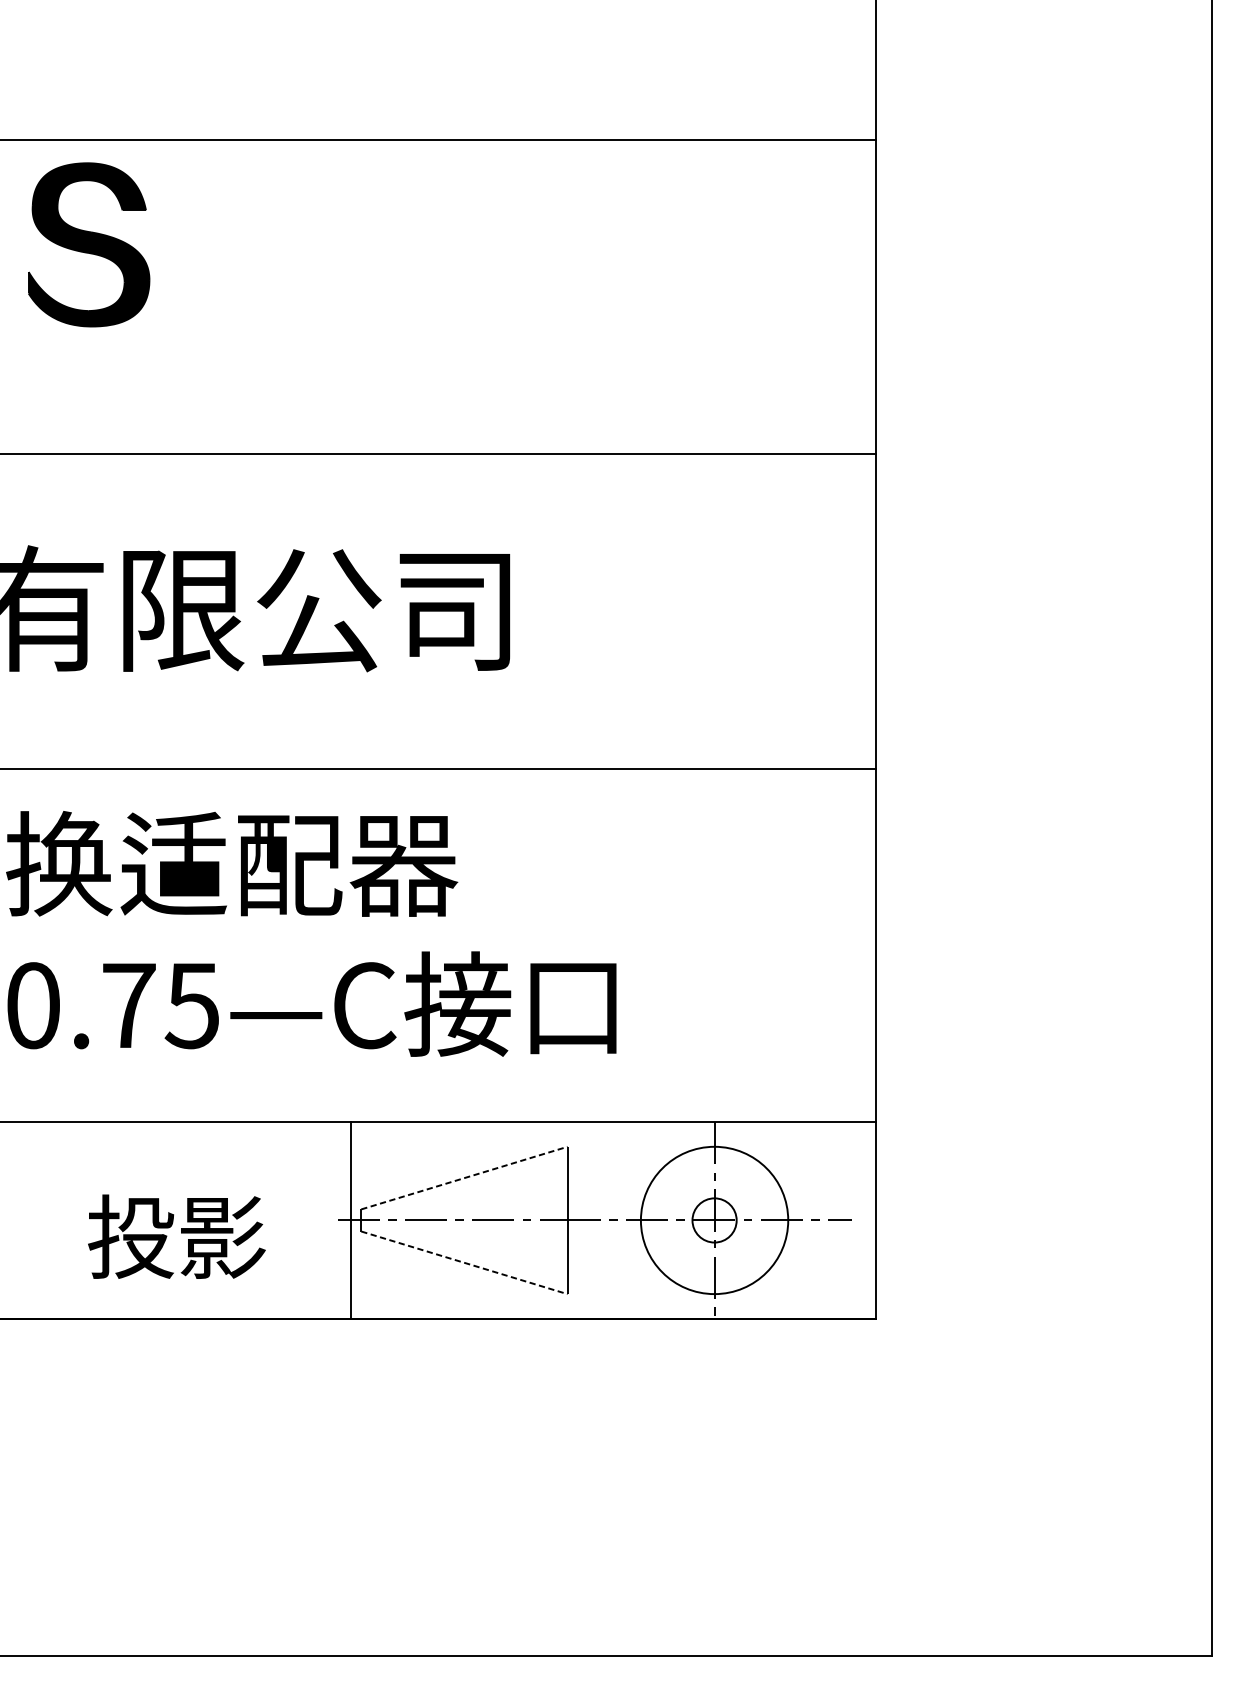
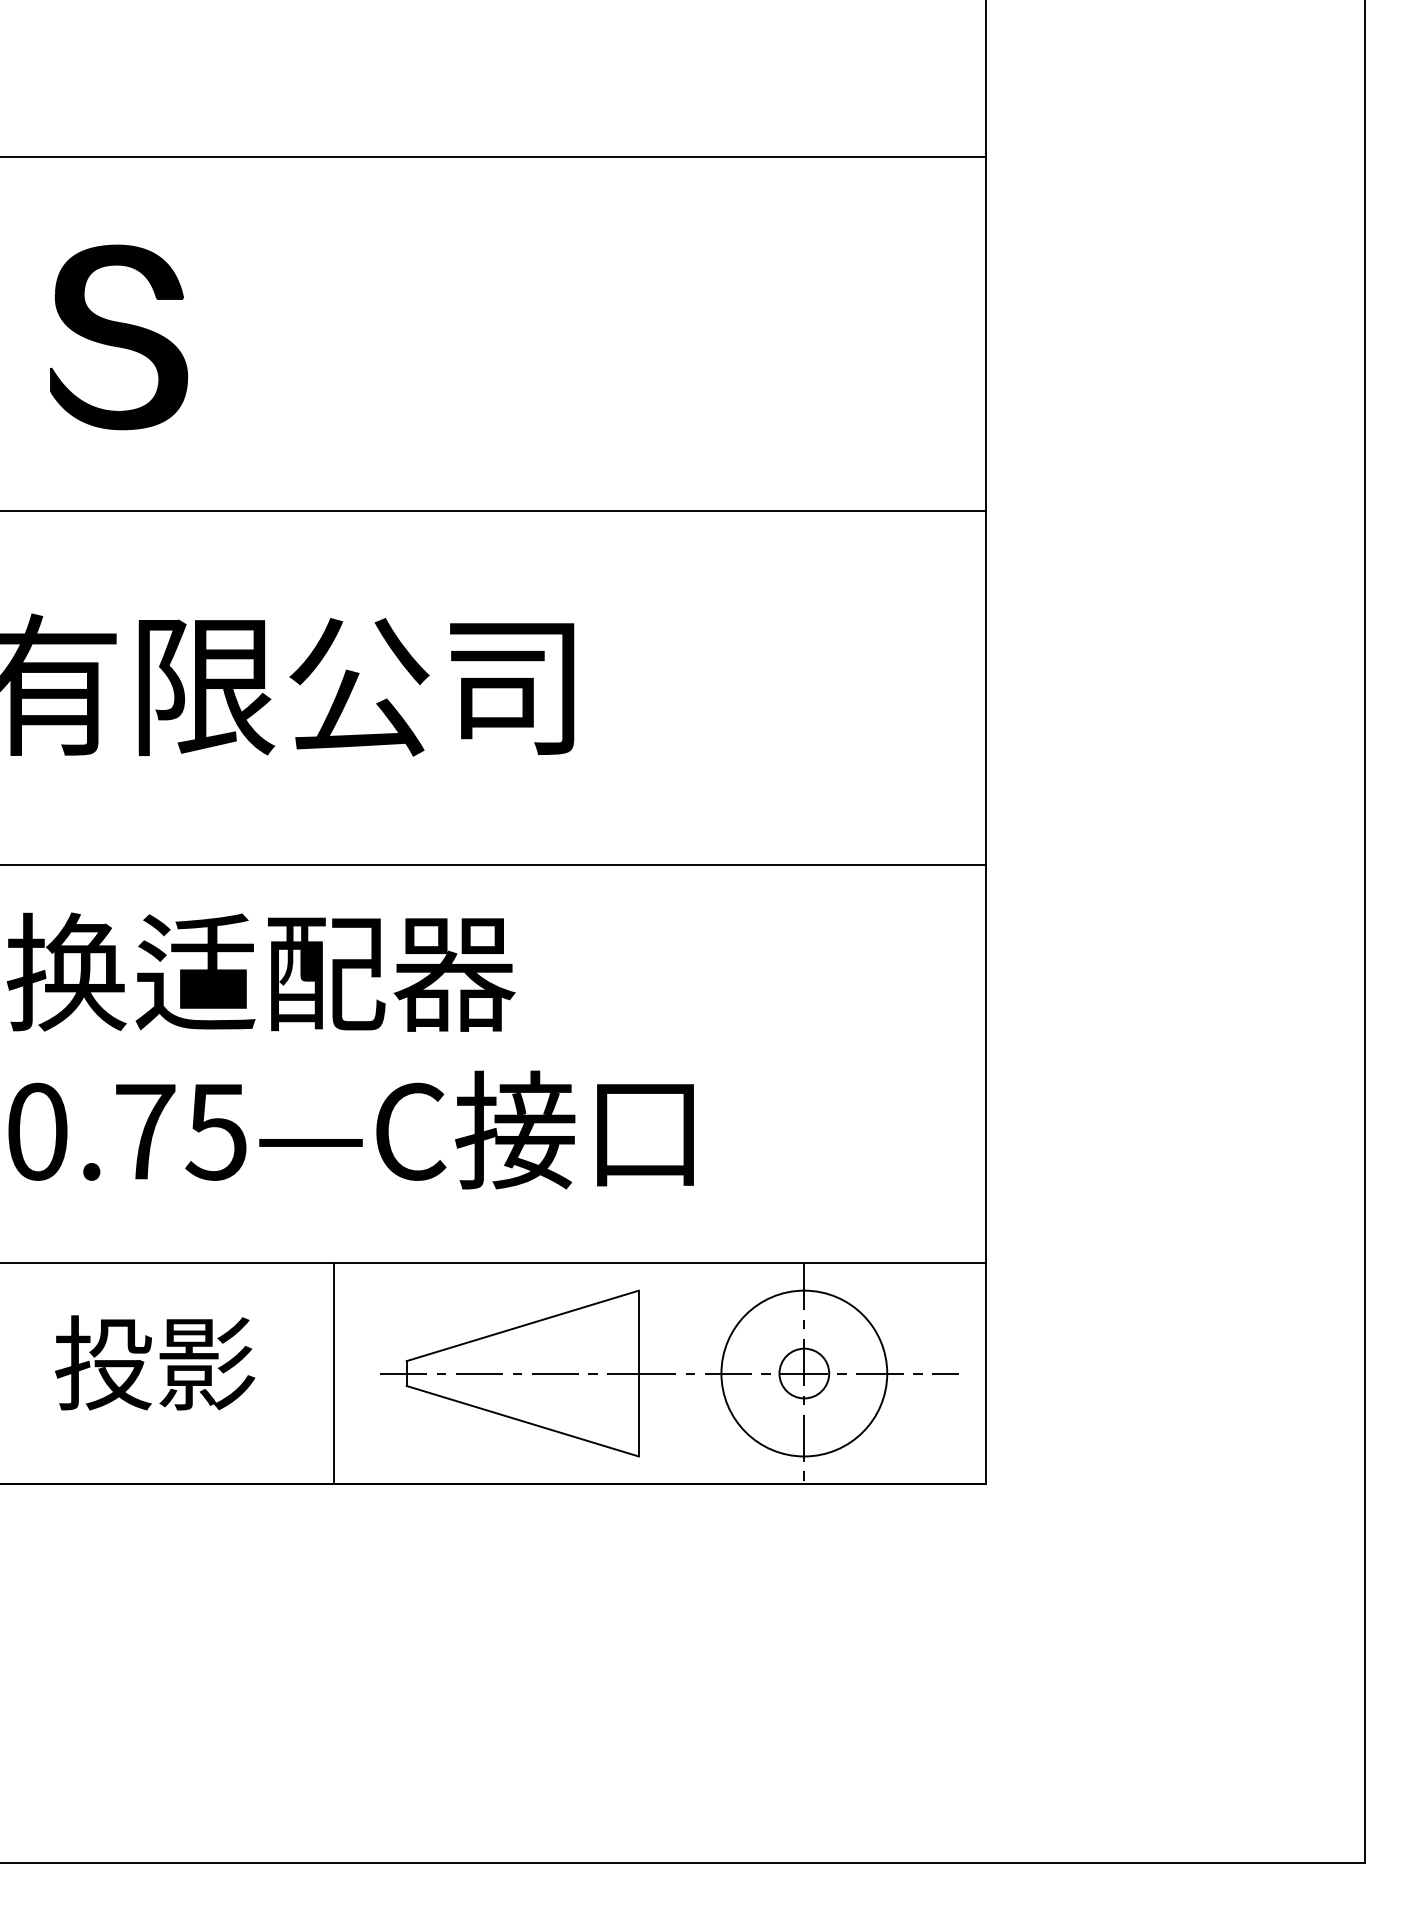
part: (88, 244) -> (118, 337), moved
line: (465, 1177) -> (523, 1325), dashed -> solid
line: (351, 1220) -> (334, 1373), moved
text: (177, 1236) -> (155, 1362), moved
line: (465, 1263) -> (523, 1421), dashed -> solid

